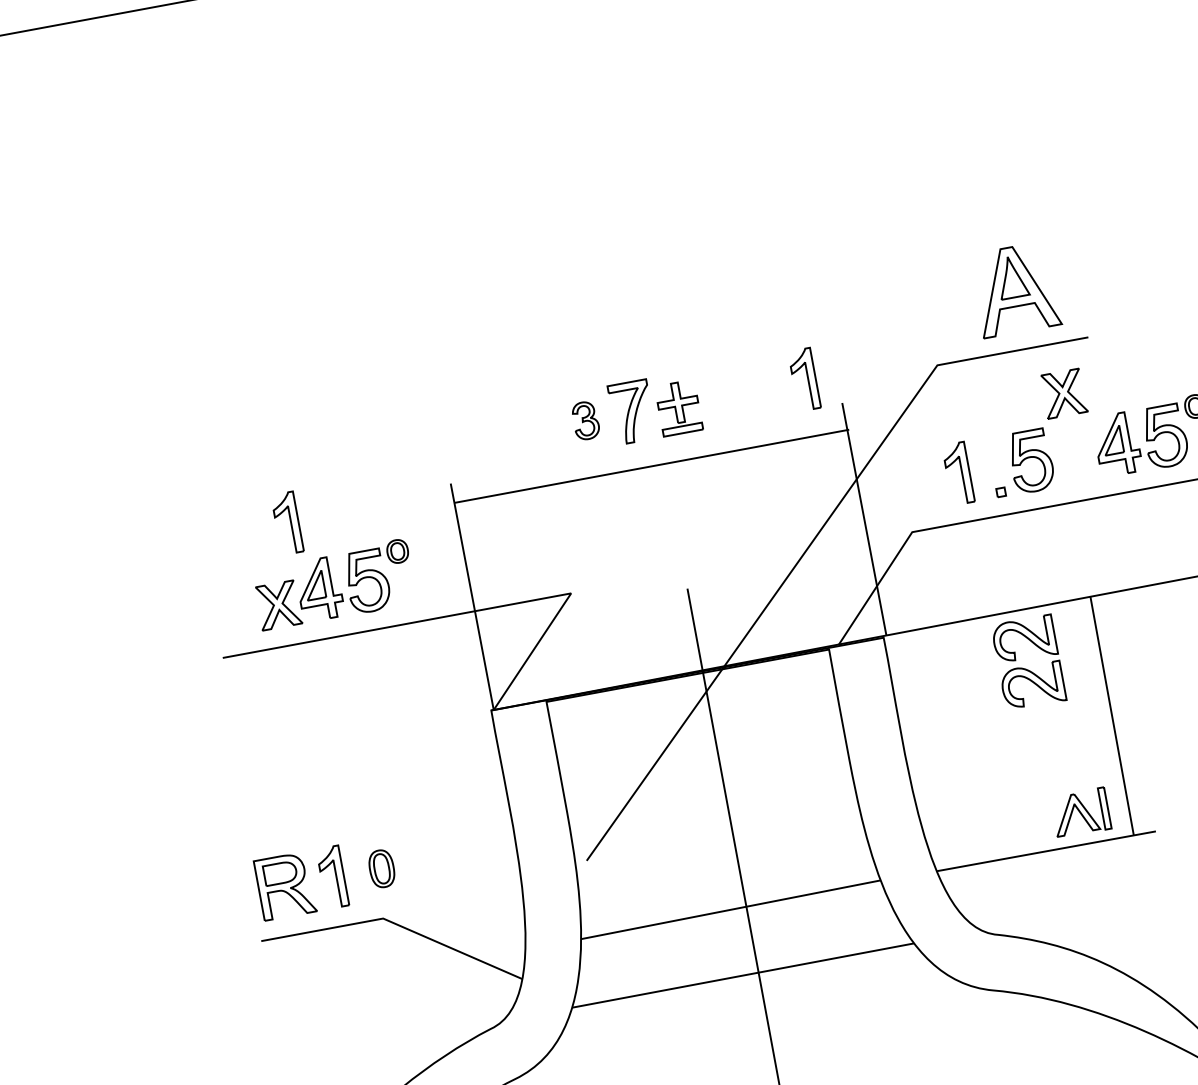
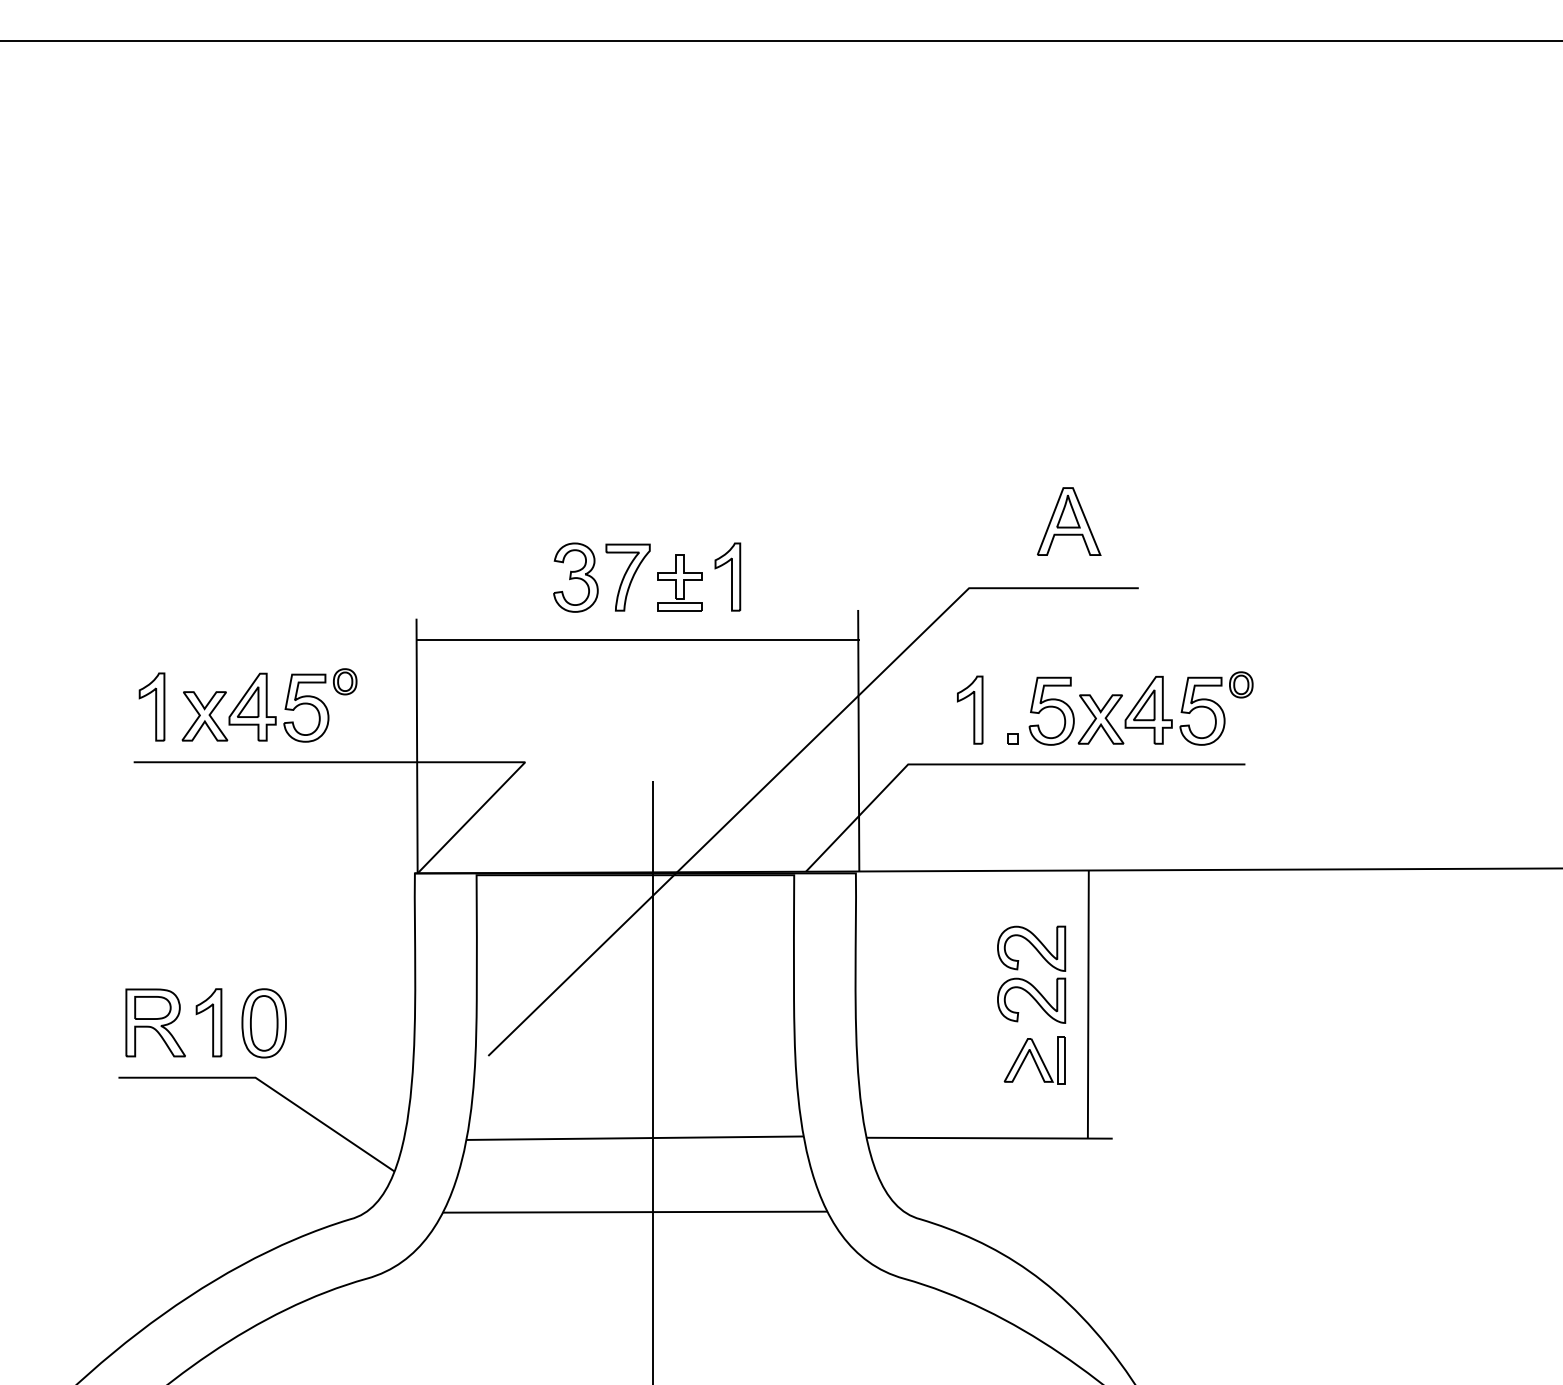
part: (1015, 289) -> (1069, 521), size x0.71
part: (804, 379) -> (727, 576), moved
part: (1063, 393) -> (1100, 719), moved
part: (585, 420) -> (575, 577), size x1.67
part: (286, 522) -> (151, 706), moved
part: (1026, 668) -> (1027, 980), moved
part: (1080, 813) -> (1034, 1060), moved
part: (381, 868) -> (263, 1023), size x1.67

